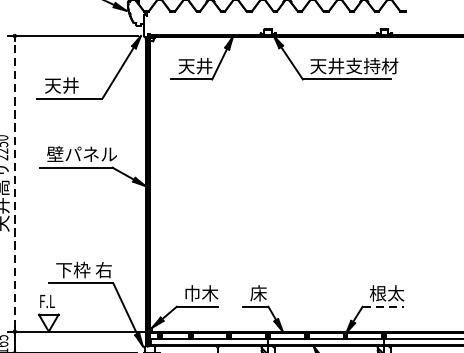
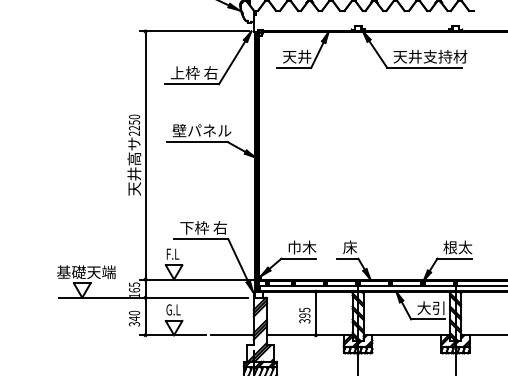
text: (71, 84) -> (193, 72), 天井 -> 上枠 右
line: (14, 183) -> (145, 155), dashed -> solid
line: (384, 306) -> (455, 258), dashed -> solid

